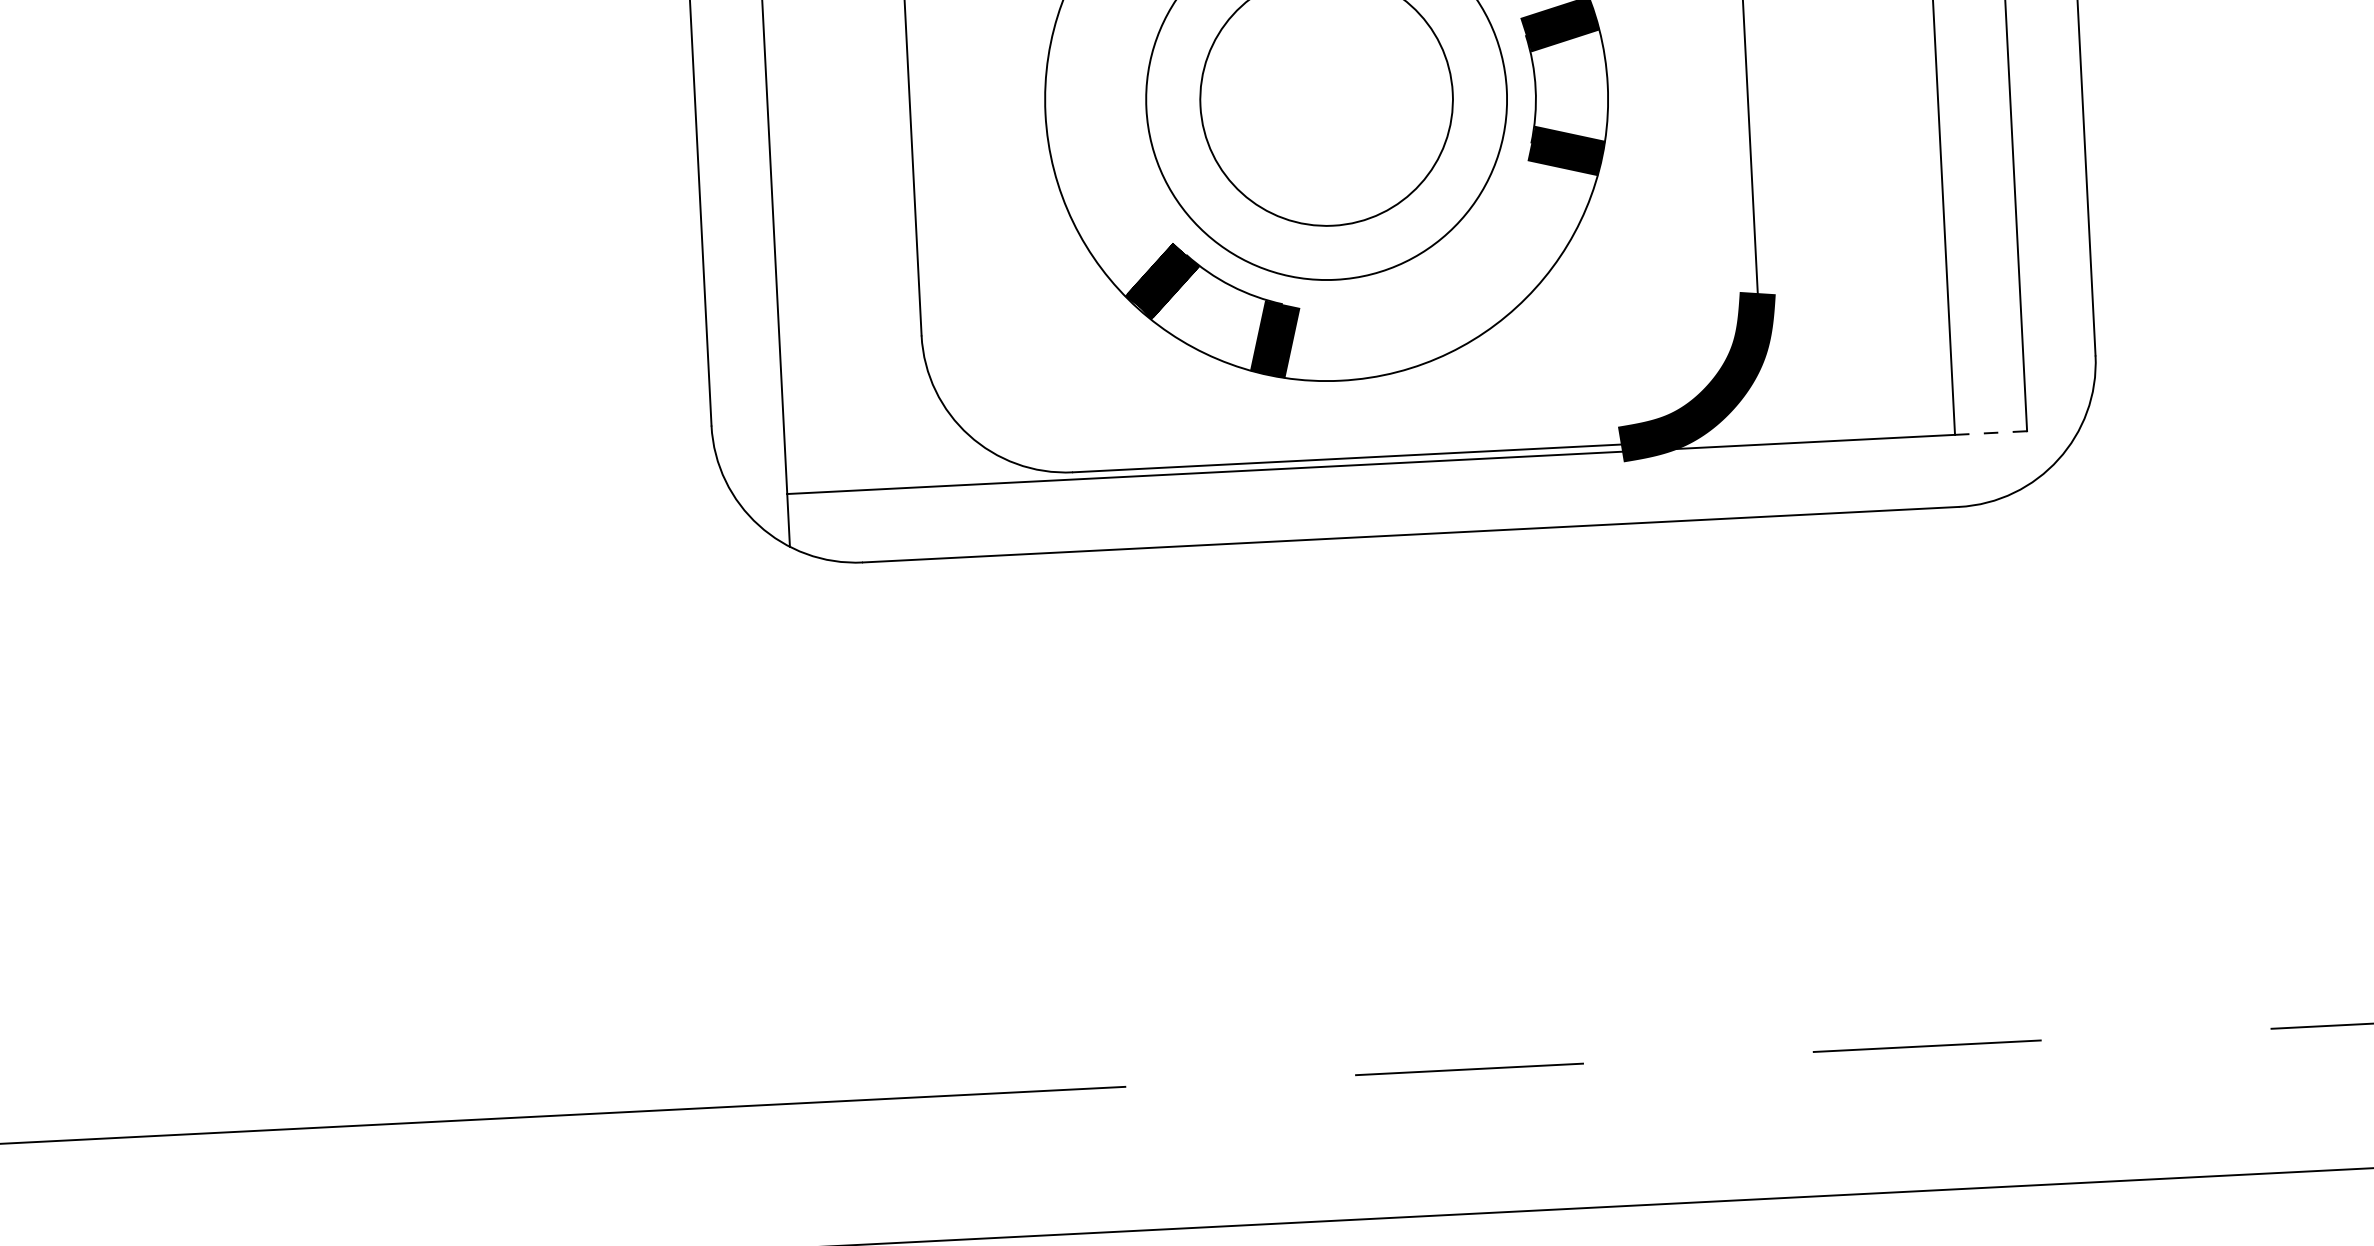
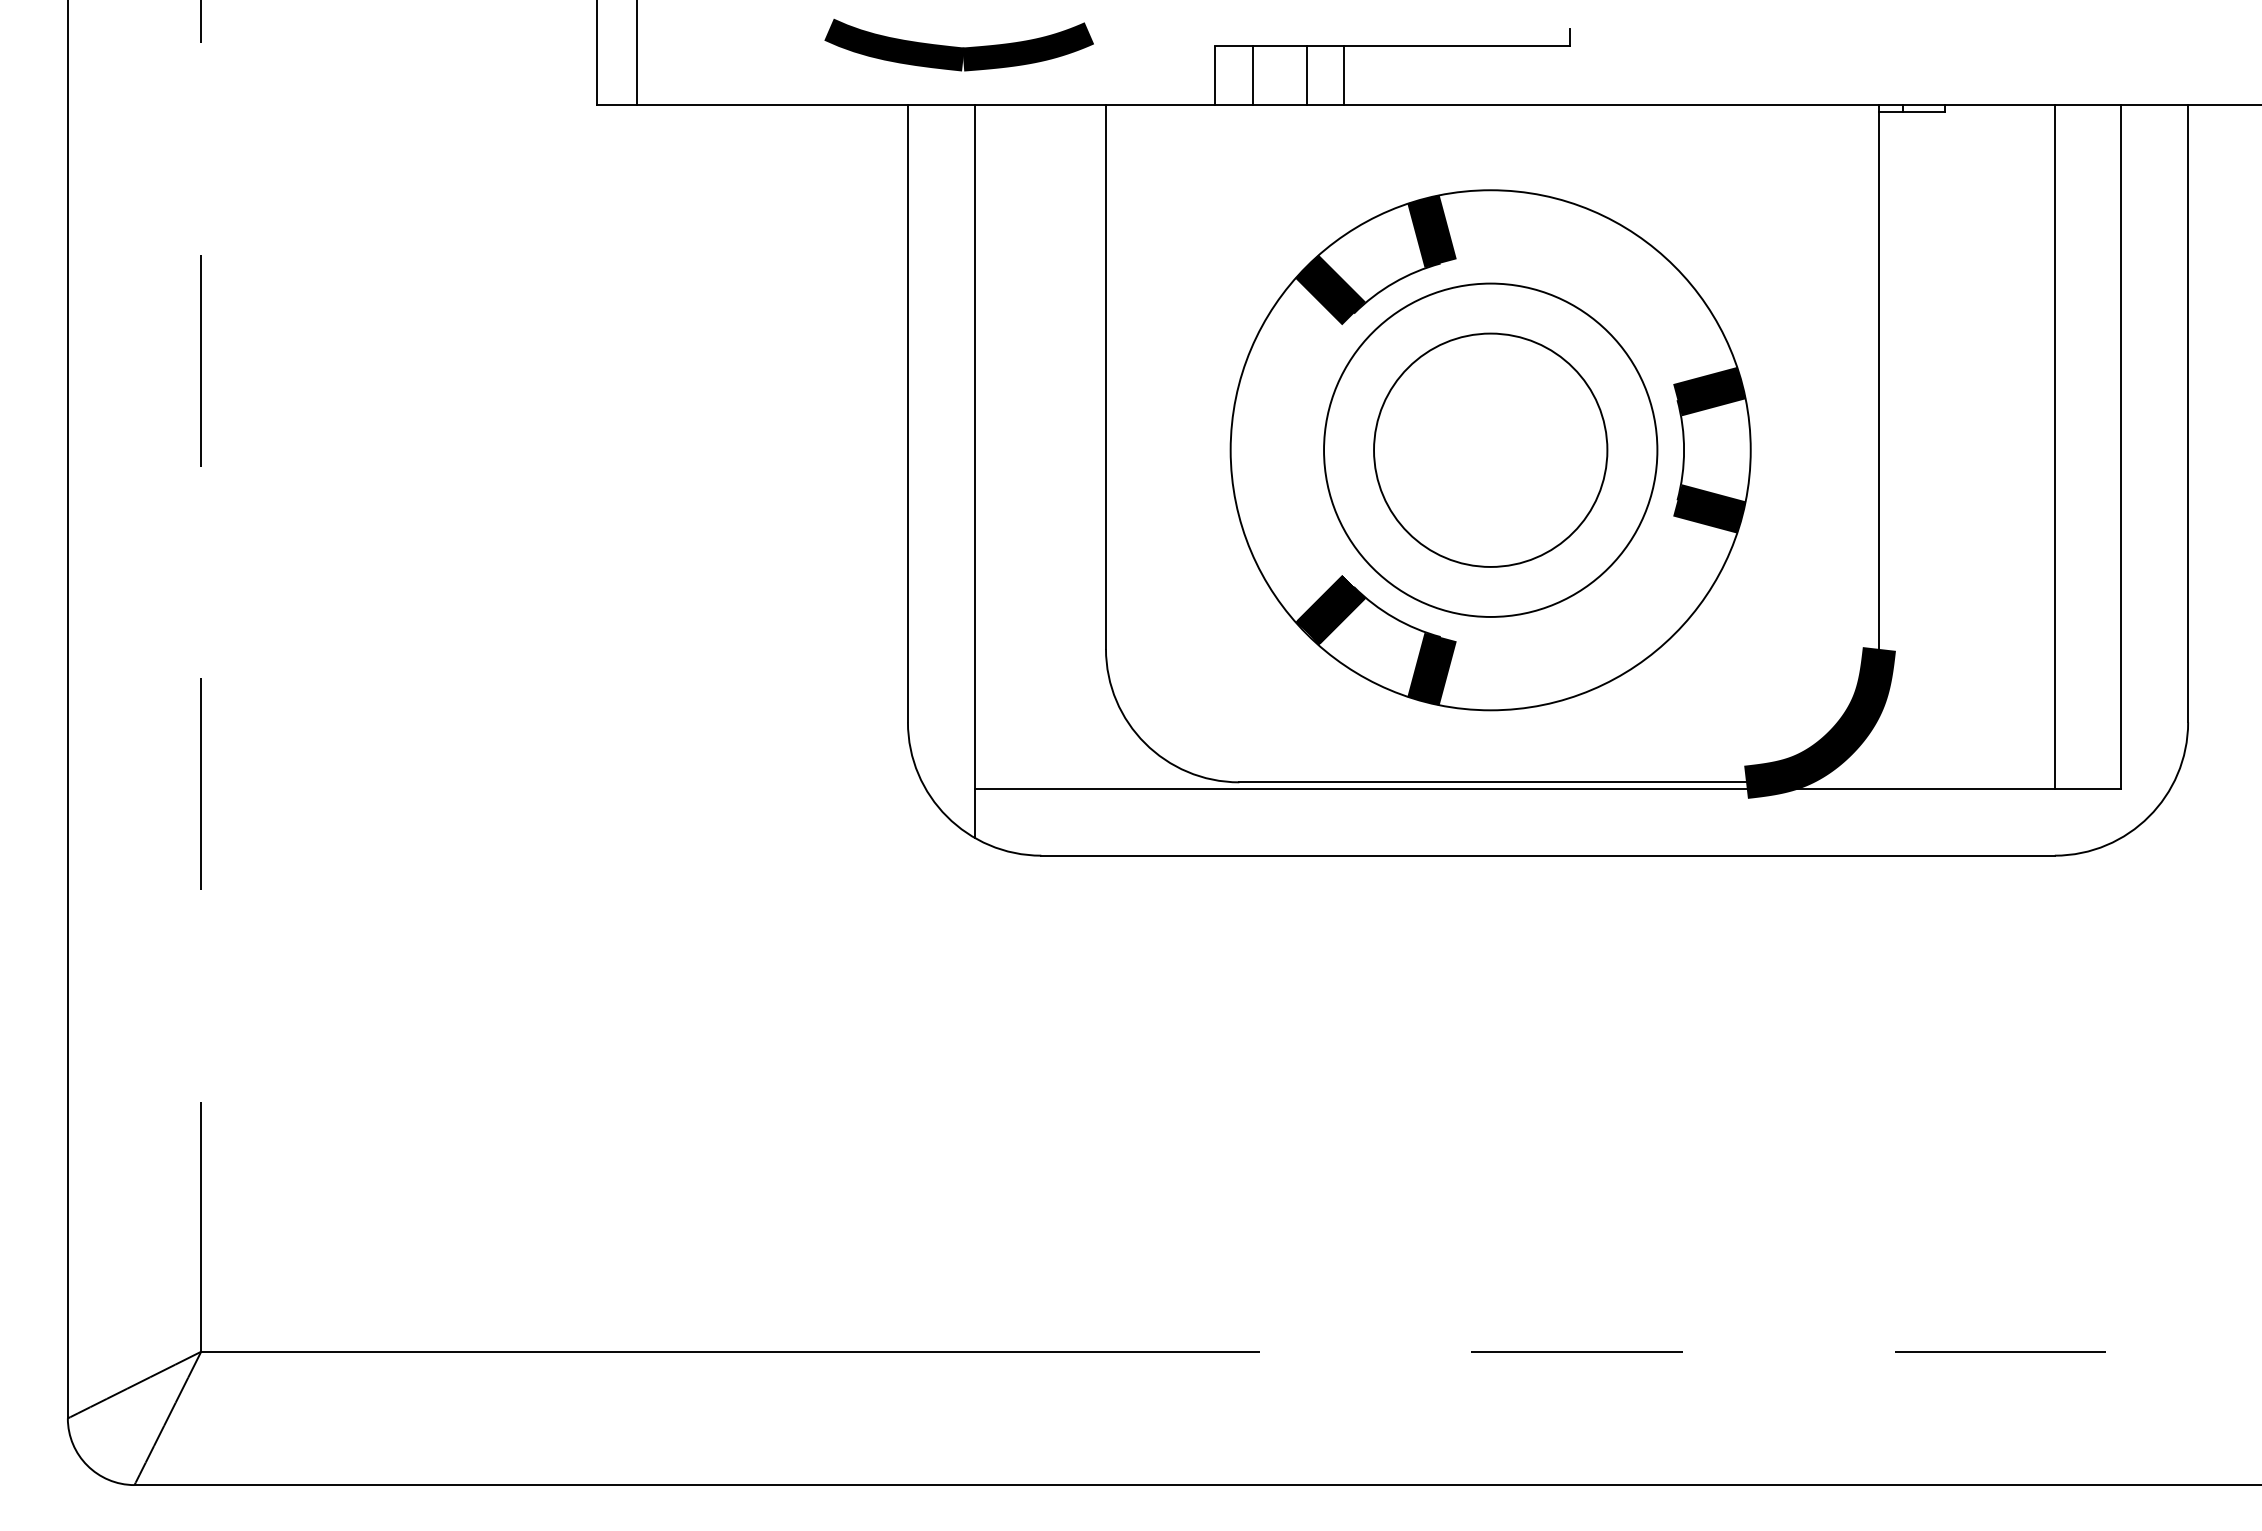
line: (1991, 433) -> (2088, 789), dashed -> solid

